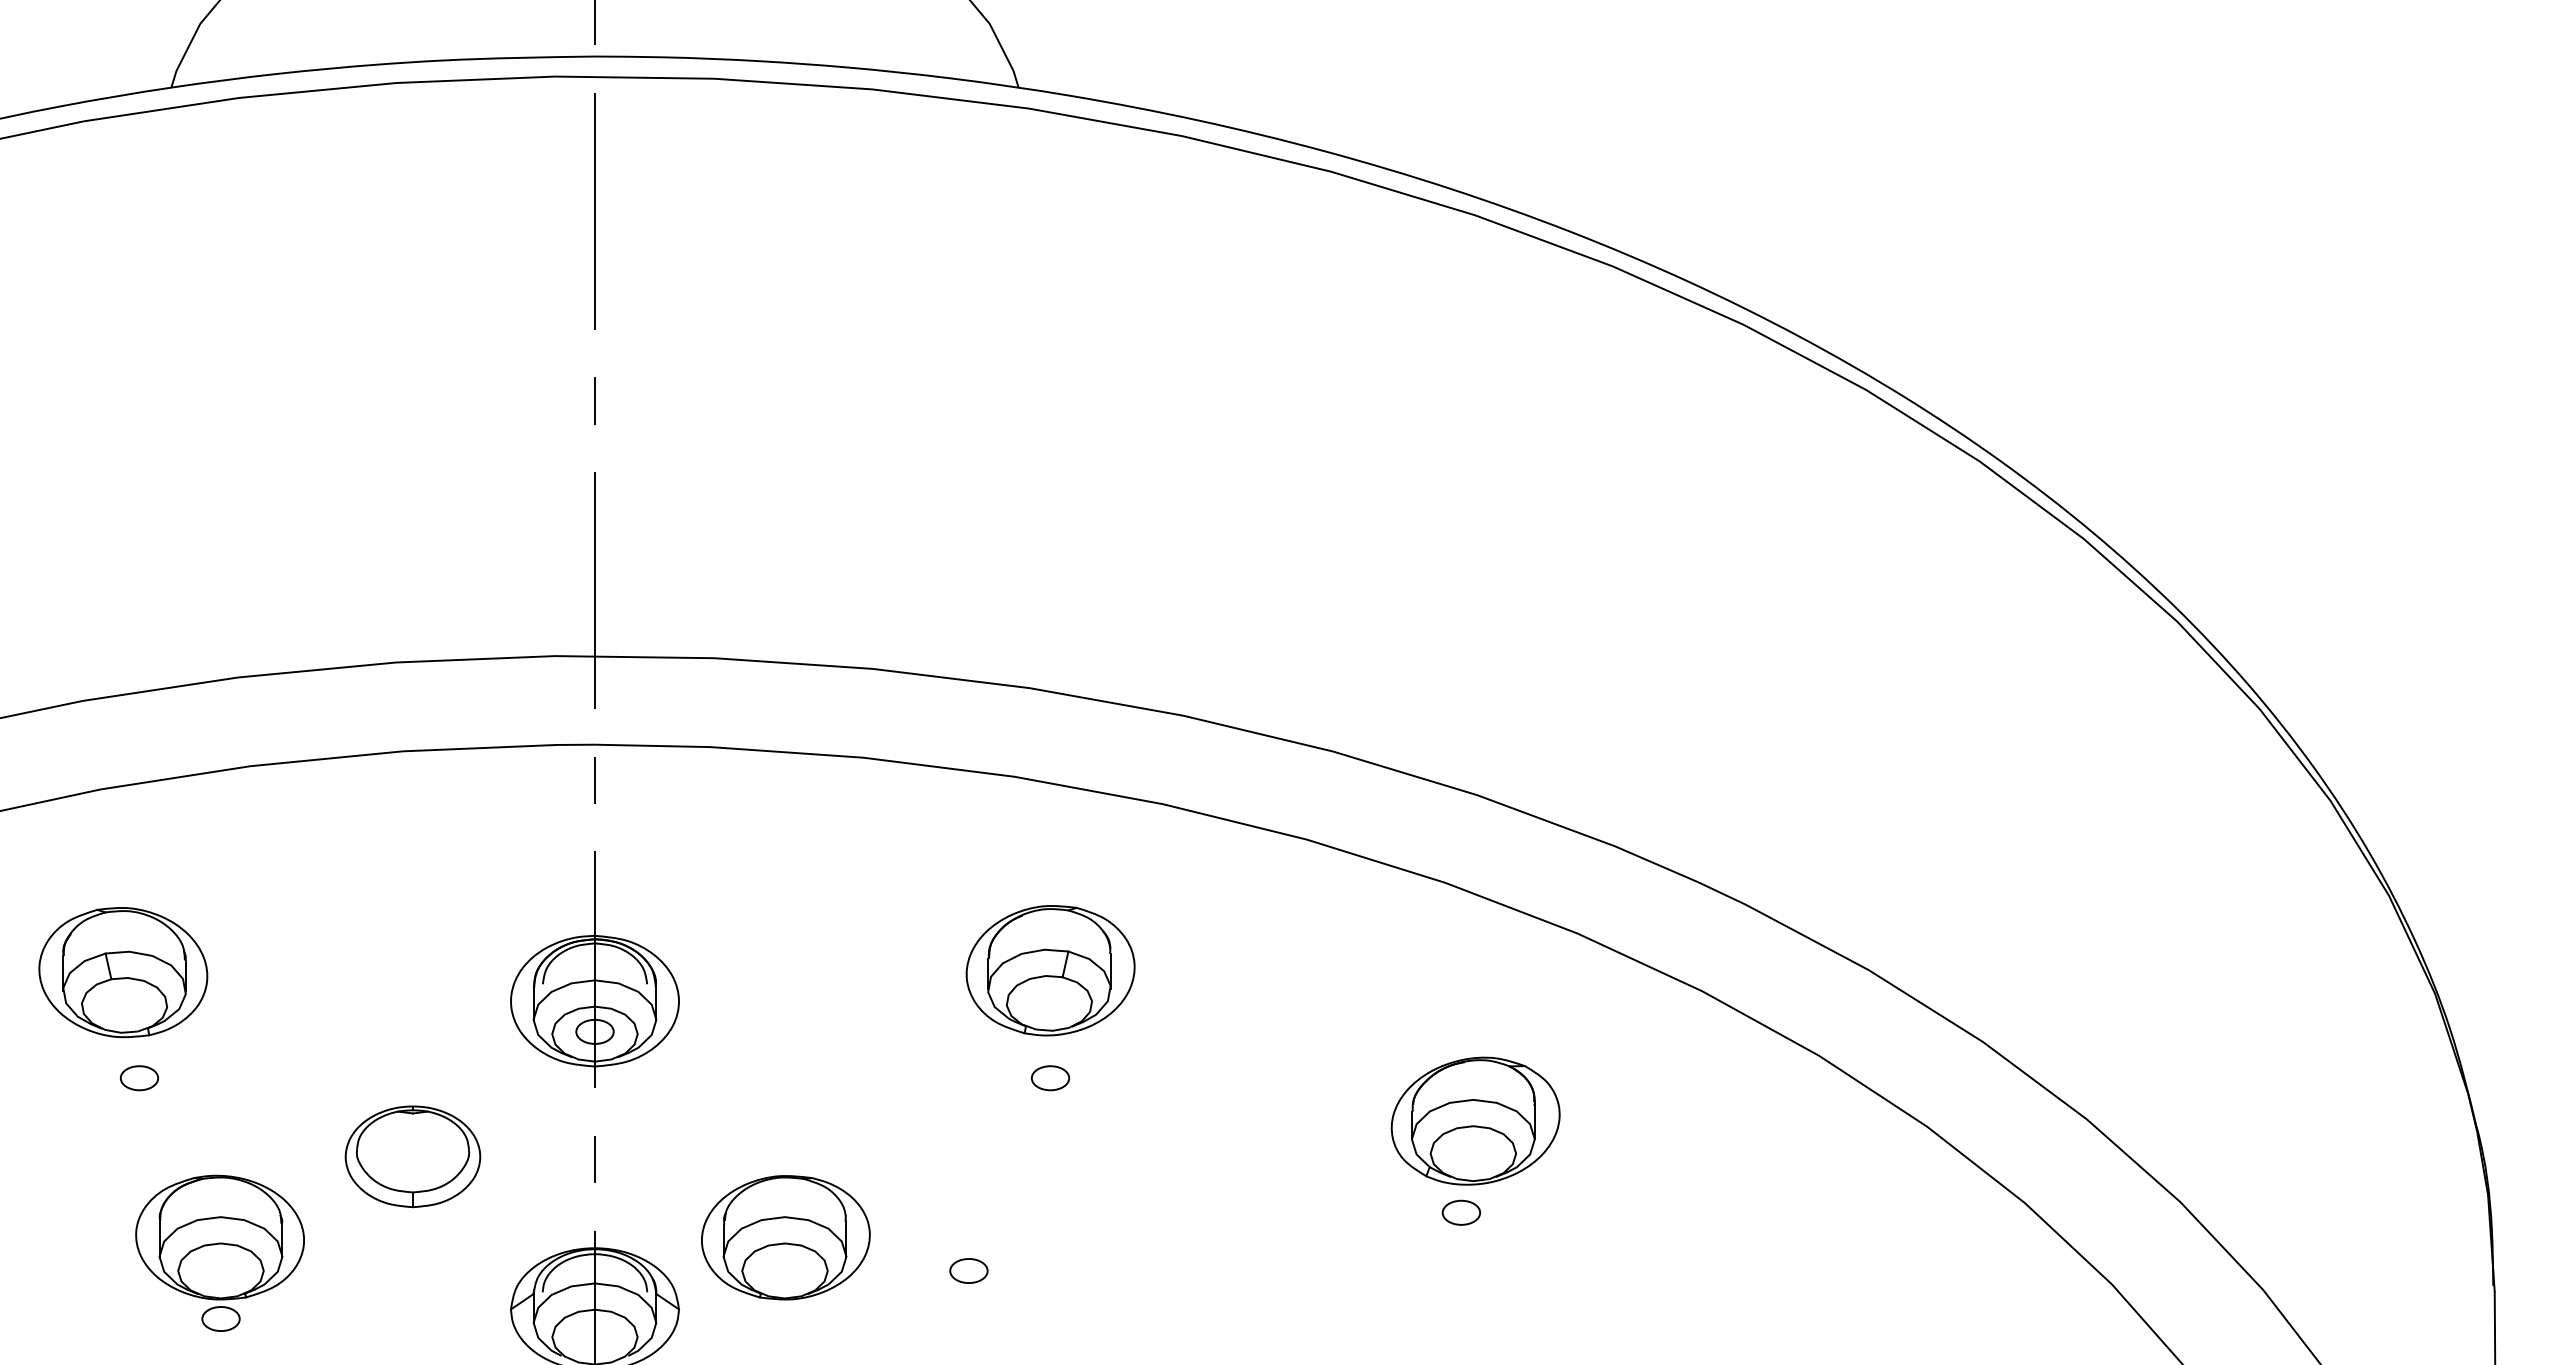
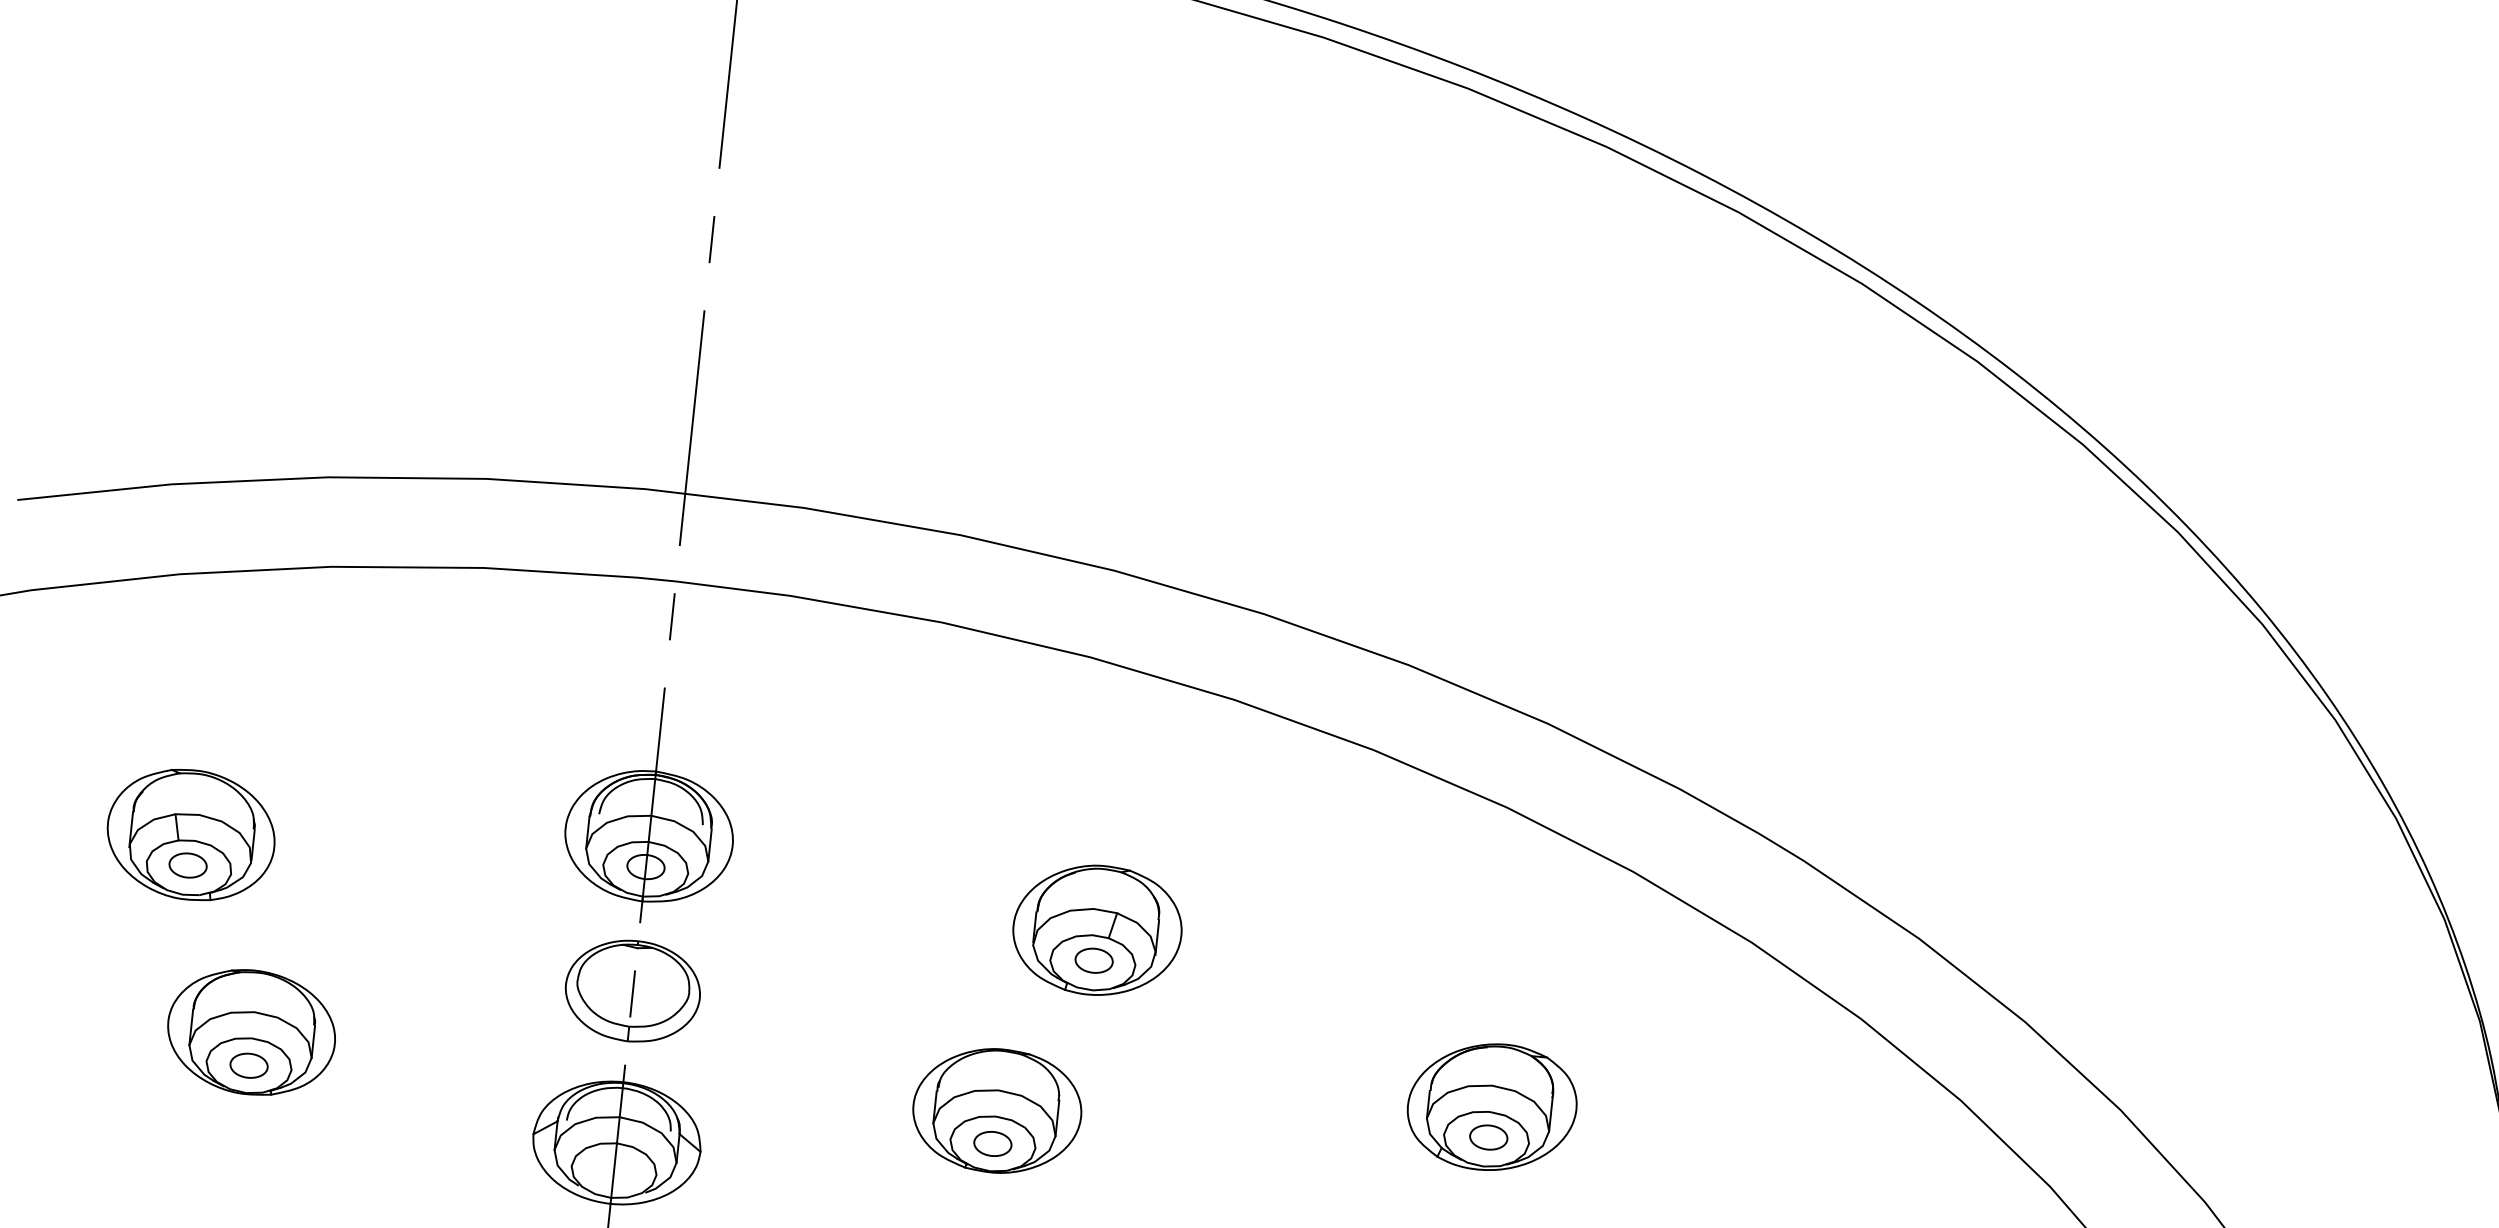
part: (1050, 970) -> (1097, 930), moved
part: (123, 972) -> (191, 834), moved
part: (1475, 1120) -> (1492, 1106), moved
part: (412, 1156) -> (632, 990), moved
part: (785, 1237) -> (996, 1110), moved
part: (220, 1318) -> (248, 1065), moved

